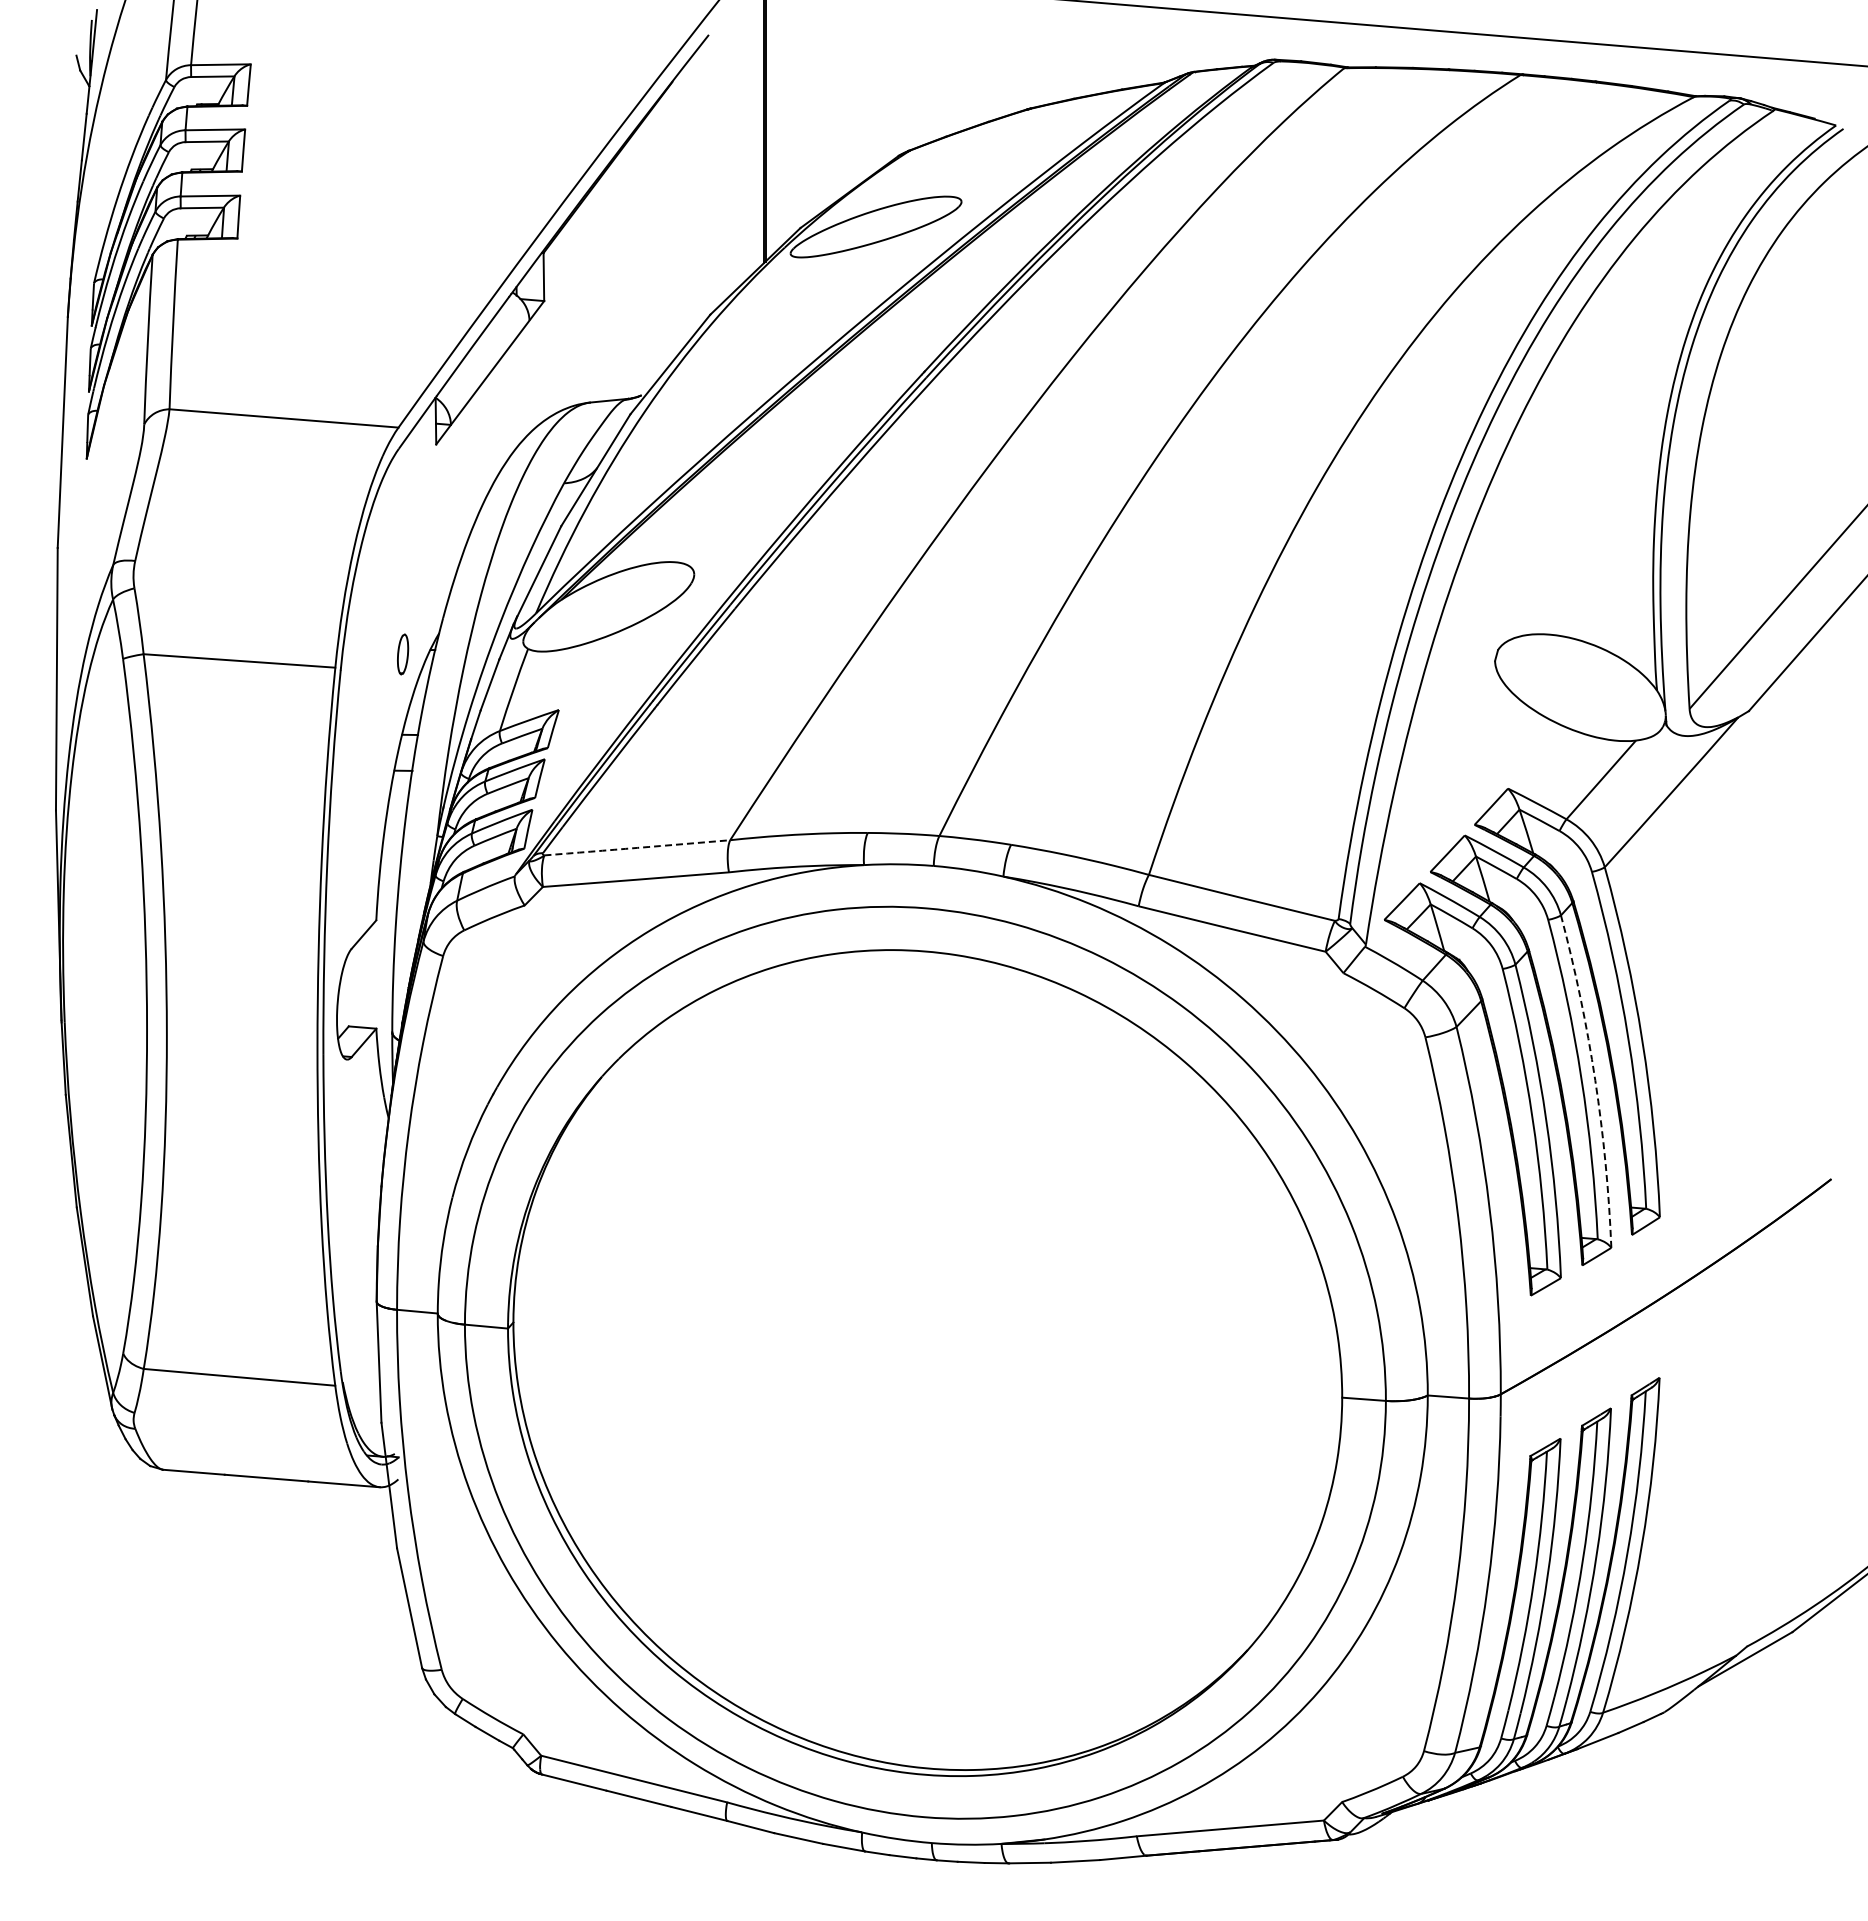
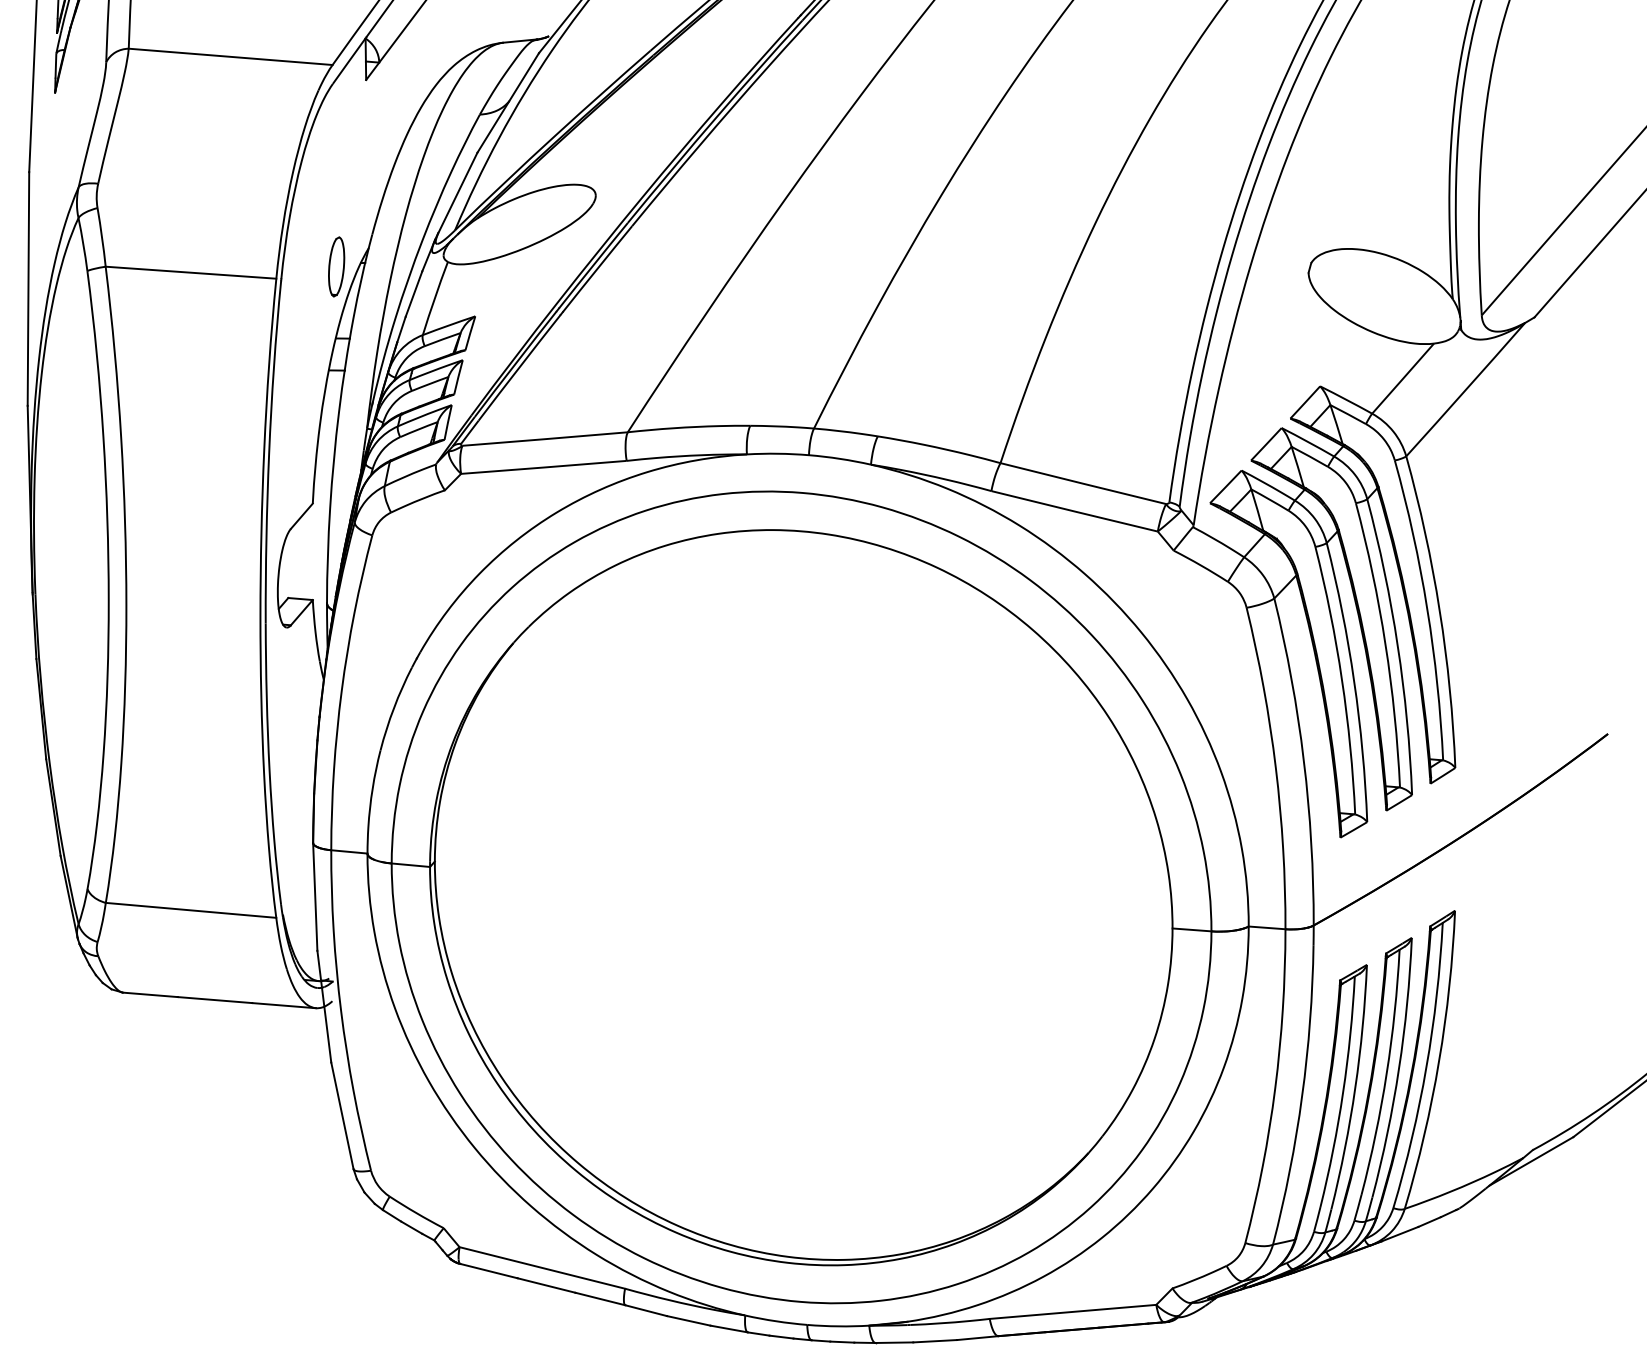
part: (402, 654) -> (336, 266), size x1.67
arc: (637, 847) -> (545, 438), dashed -> solid
arc: (1595, 1080) -> (1398, 646), dashed -> solid

